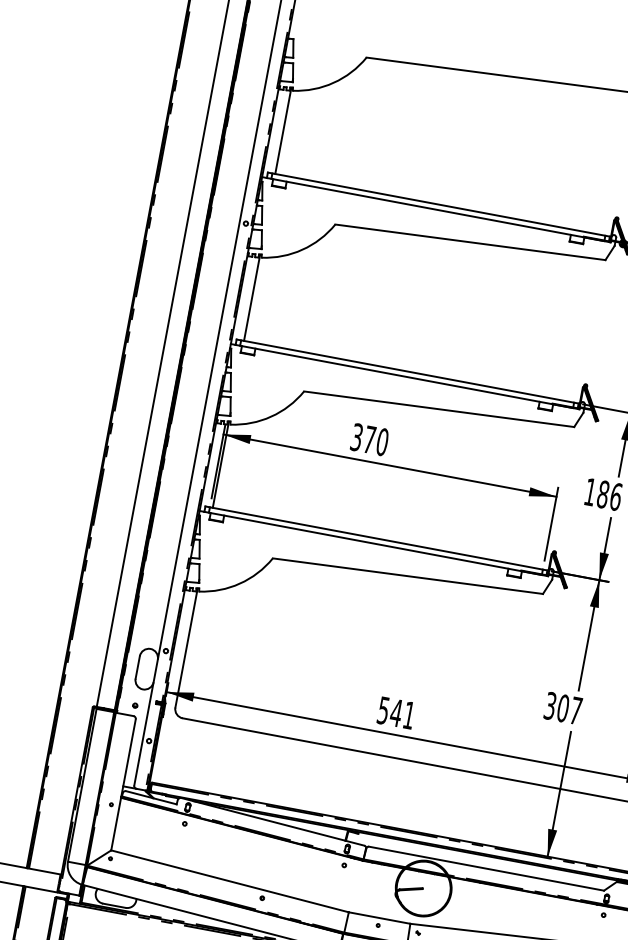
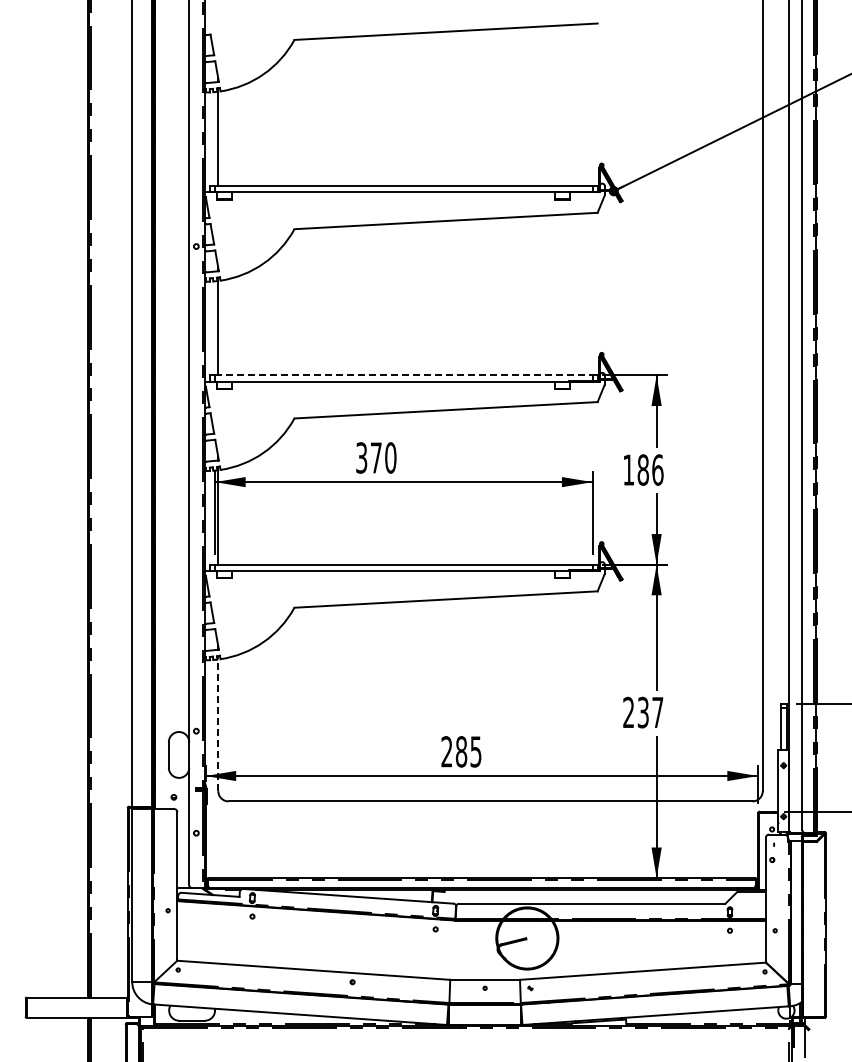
line: (407, 371) -> (403, 375), solid -> dashed
line: (186, 647) -> (218, 723), solid -> dashed
text: (557, 707) -> (636, 712), 307 -> 237
text: (396, 712) -> (461, 751), 541 -> 285

